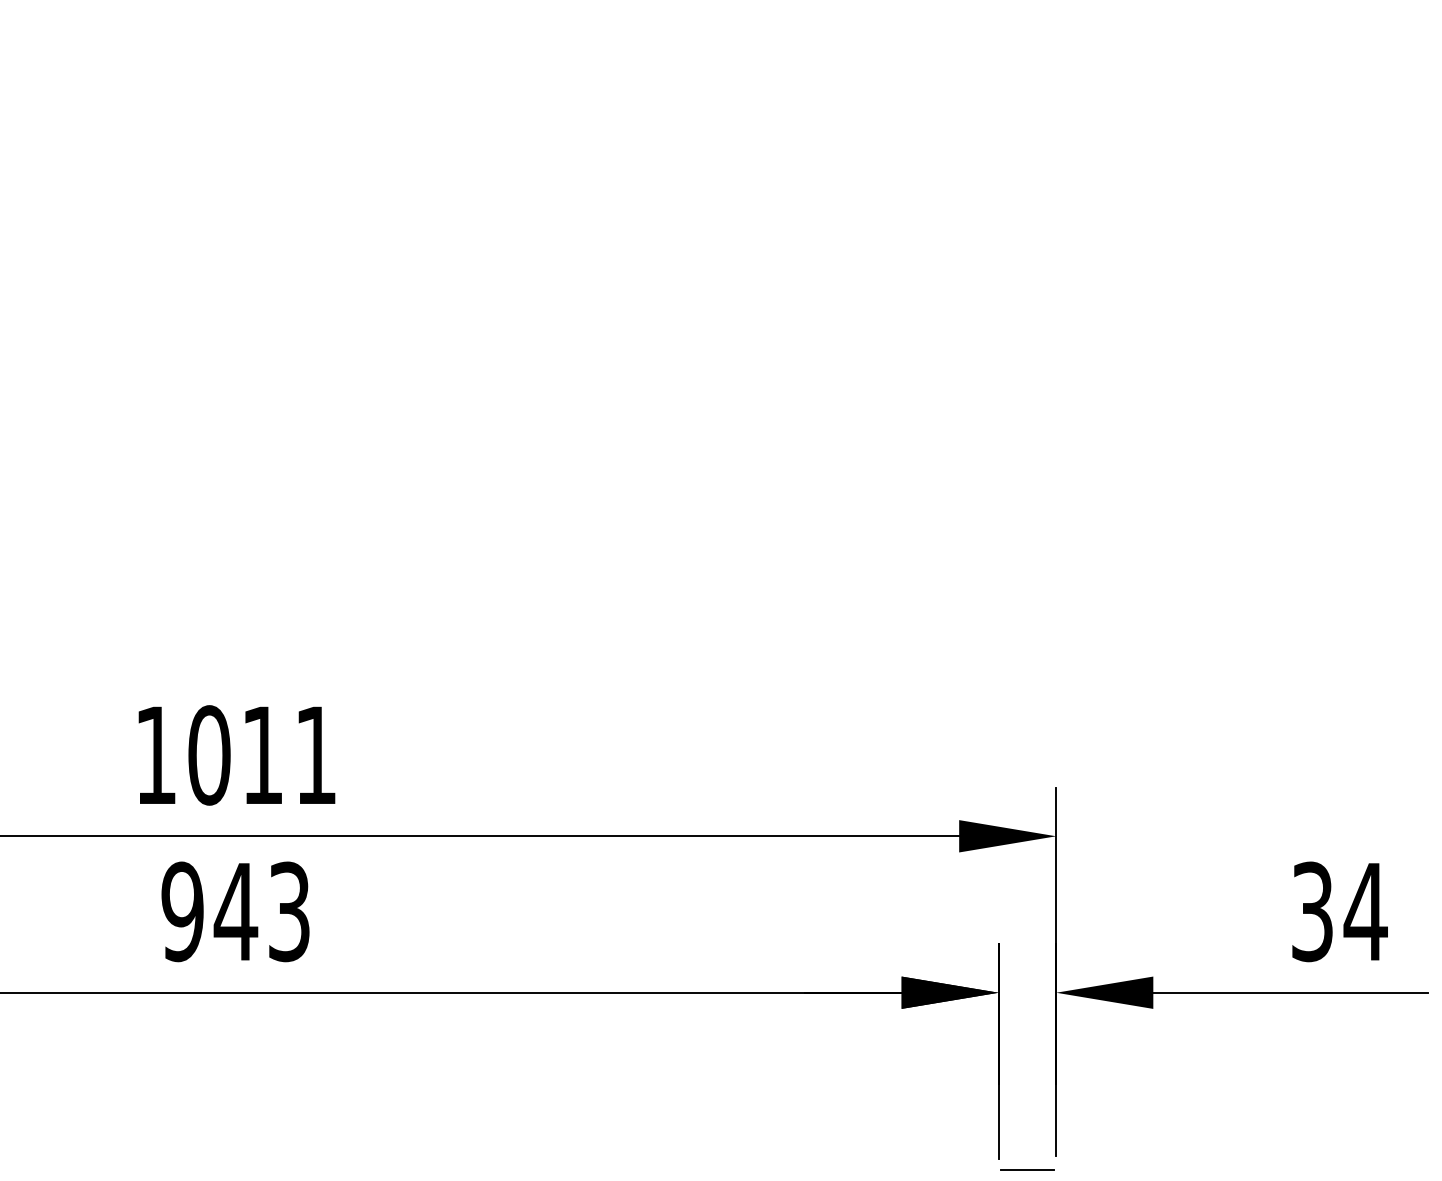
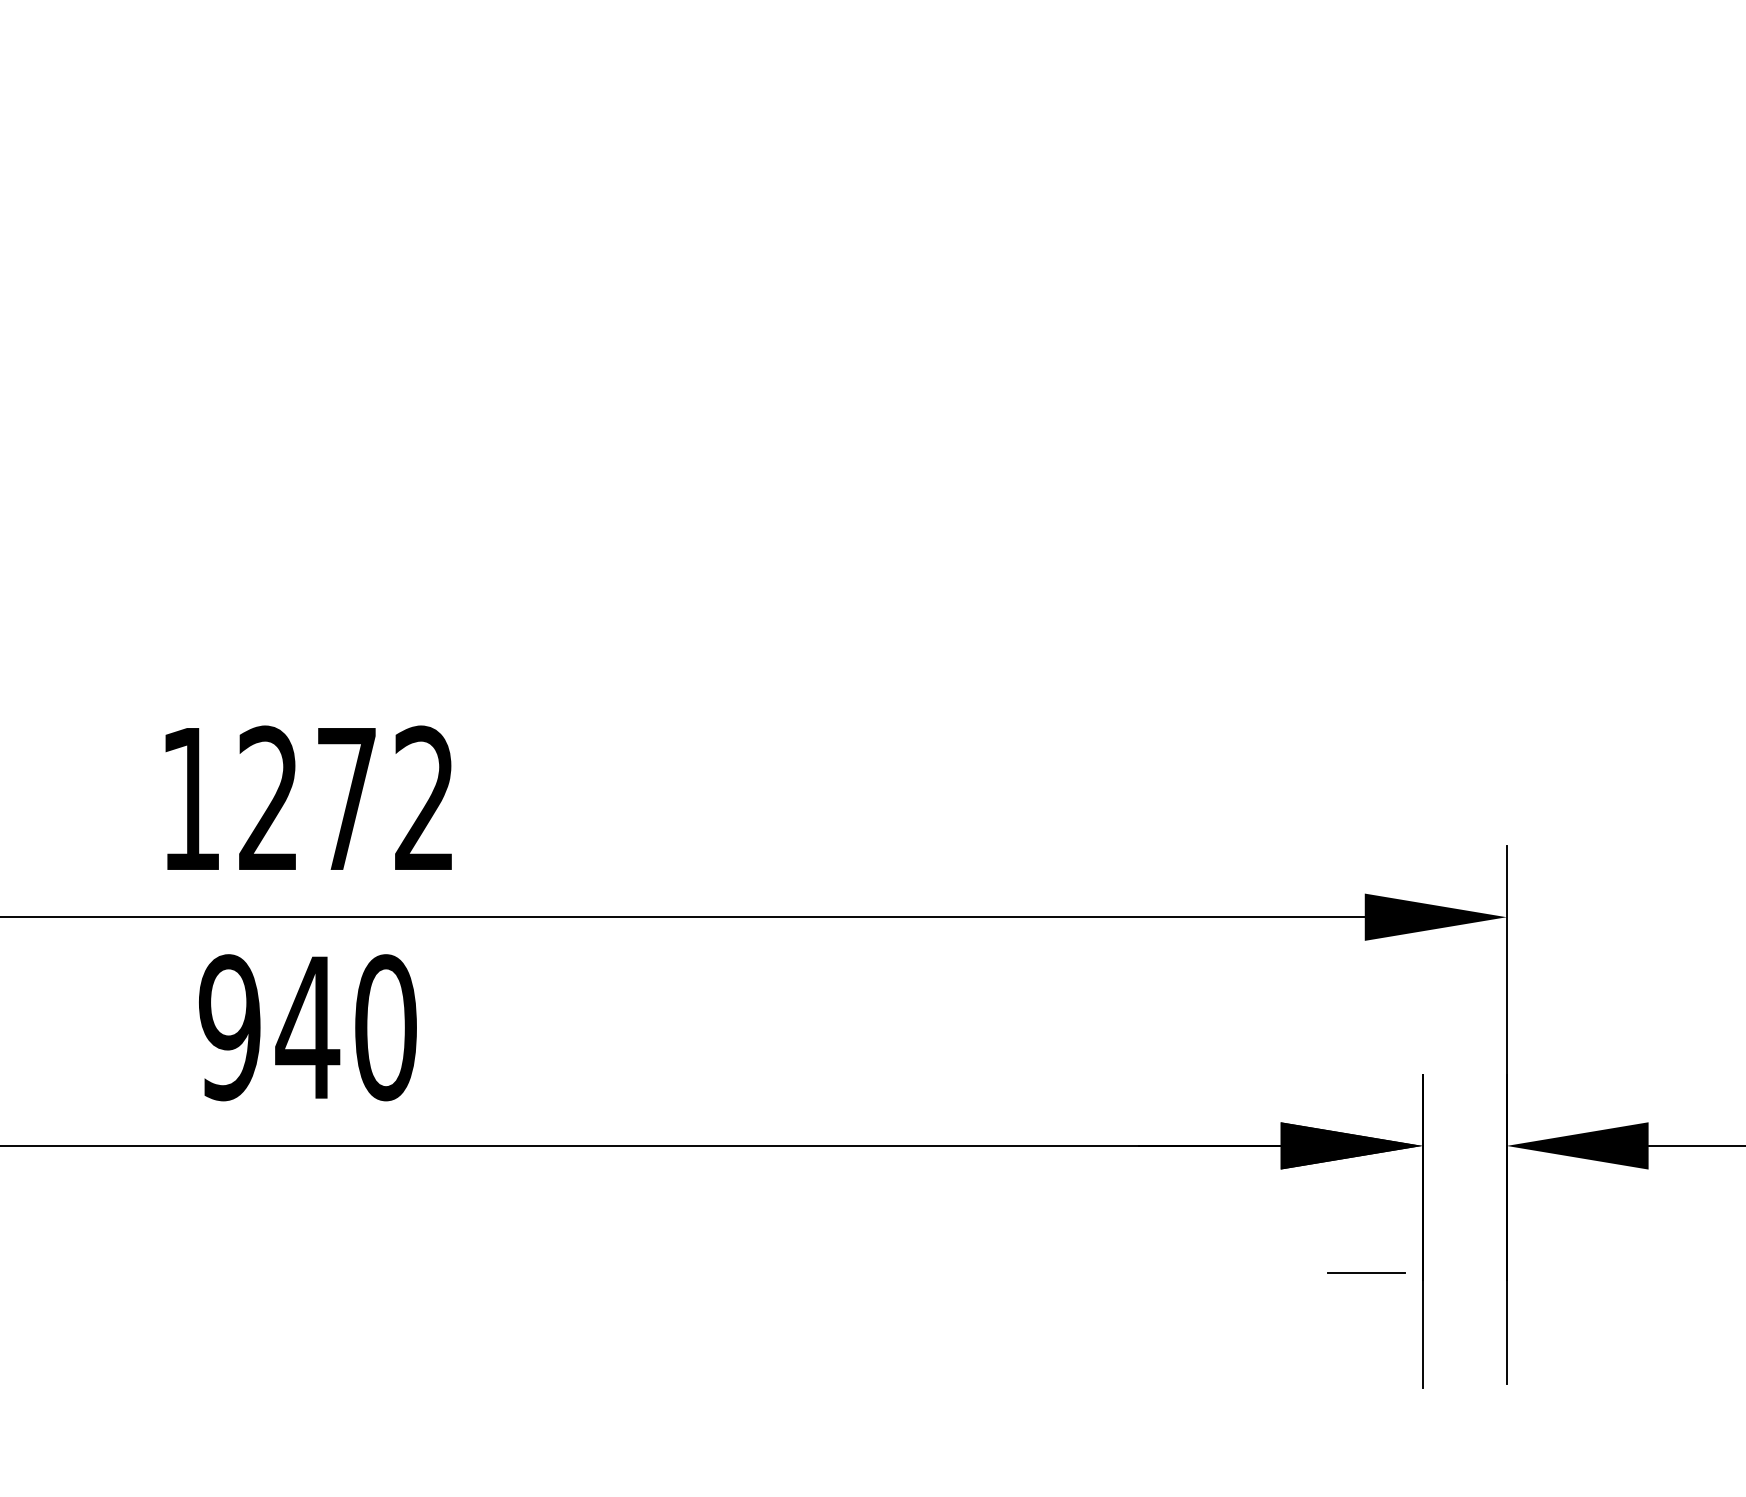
text: (261, 755) -> (345, 799), 1011 -> 1272
text: (289, 911) -> (385, 1027), 943 -> 940
line: (1027, 1169) -> (1366, 1272), moved

